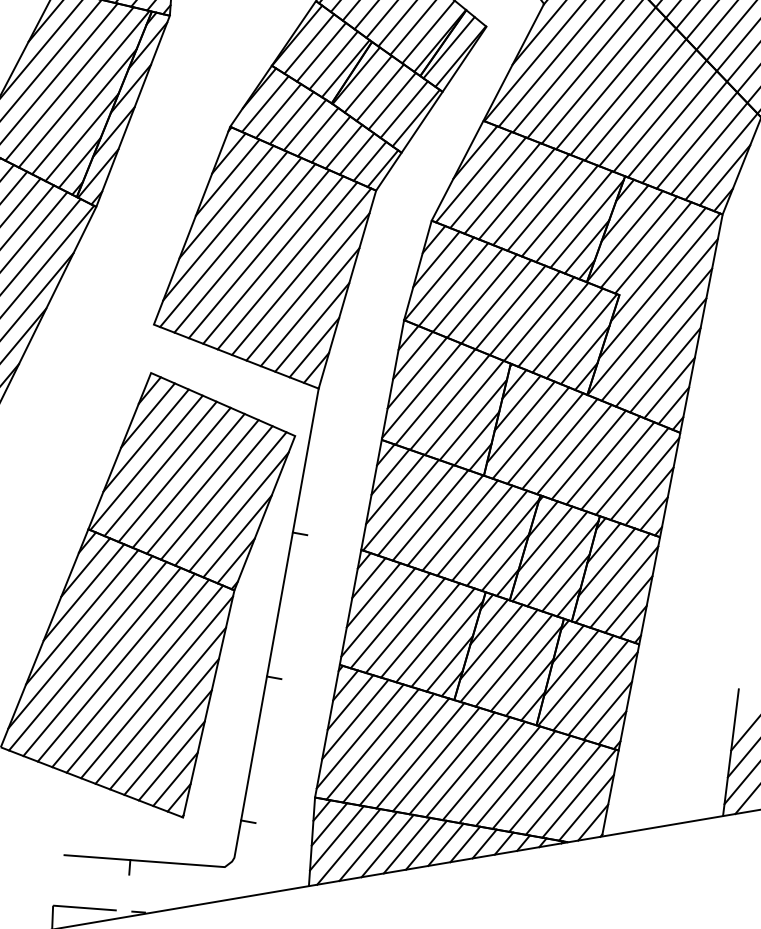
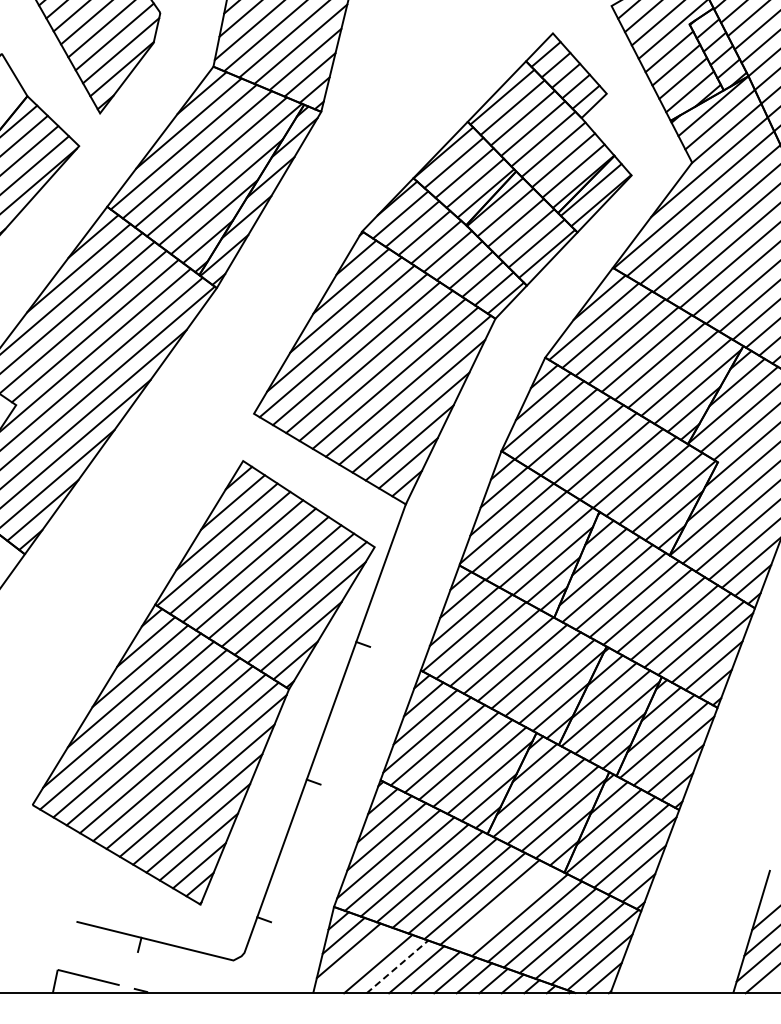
line: (483, 770) -> (504, 908), removed
line: (387, 845) -> (397, 966), solid -> dashed
line: (348, 847) -> (358, 961), removed

